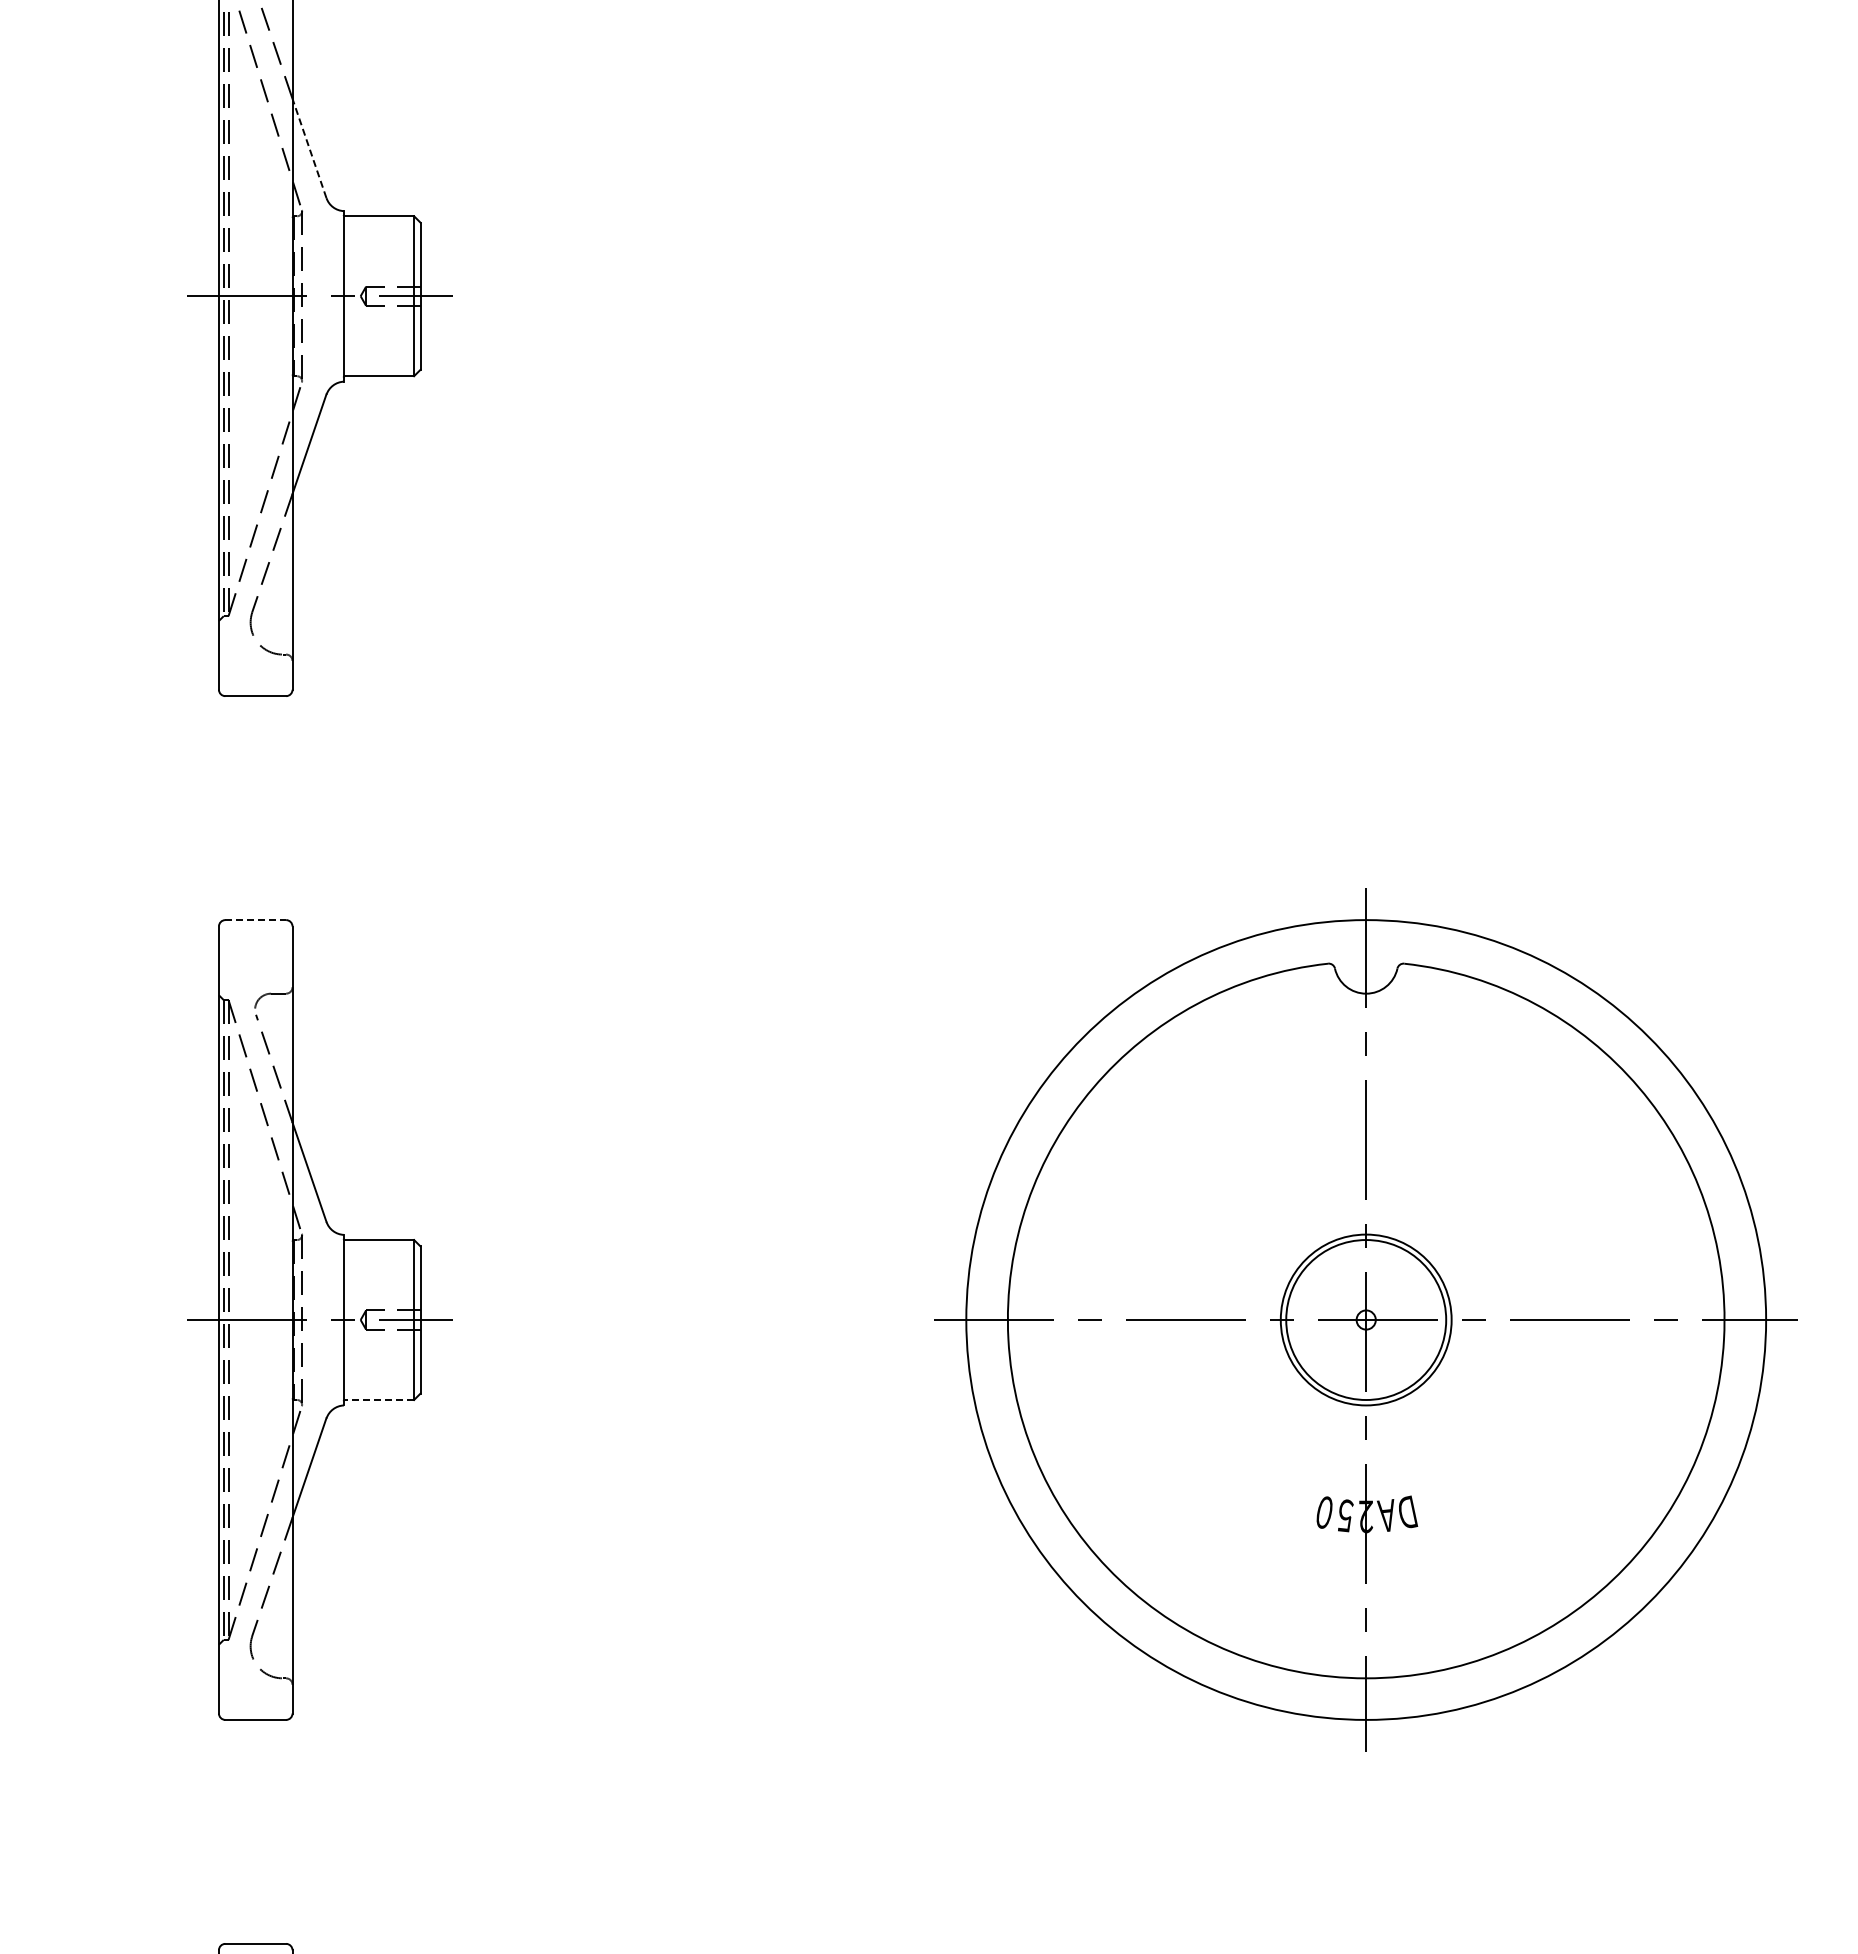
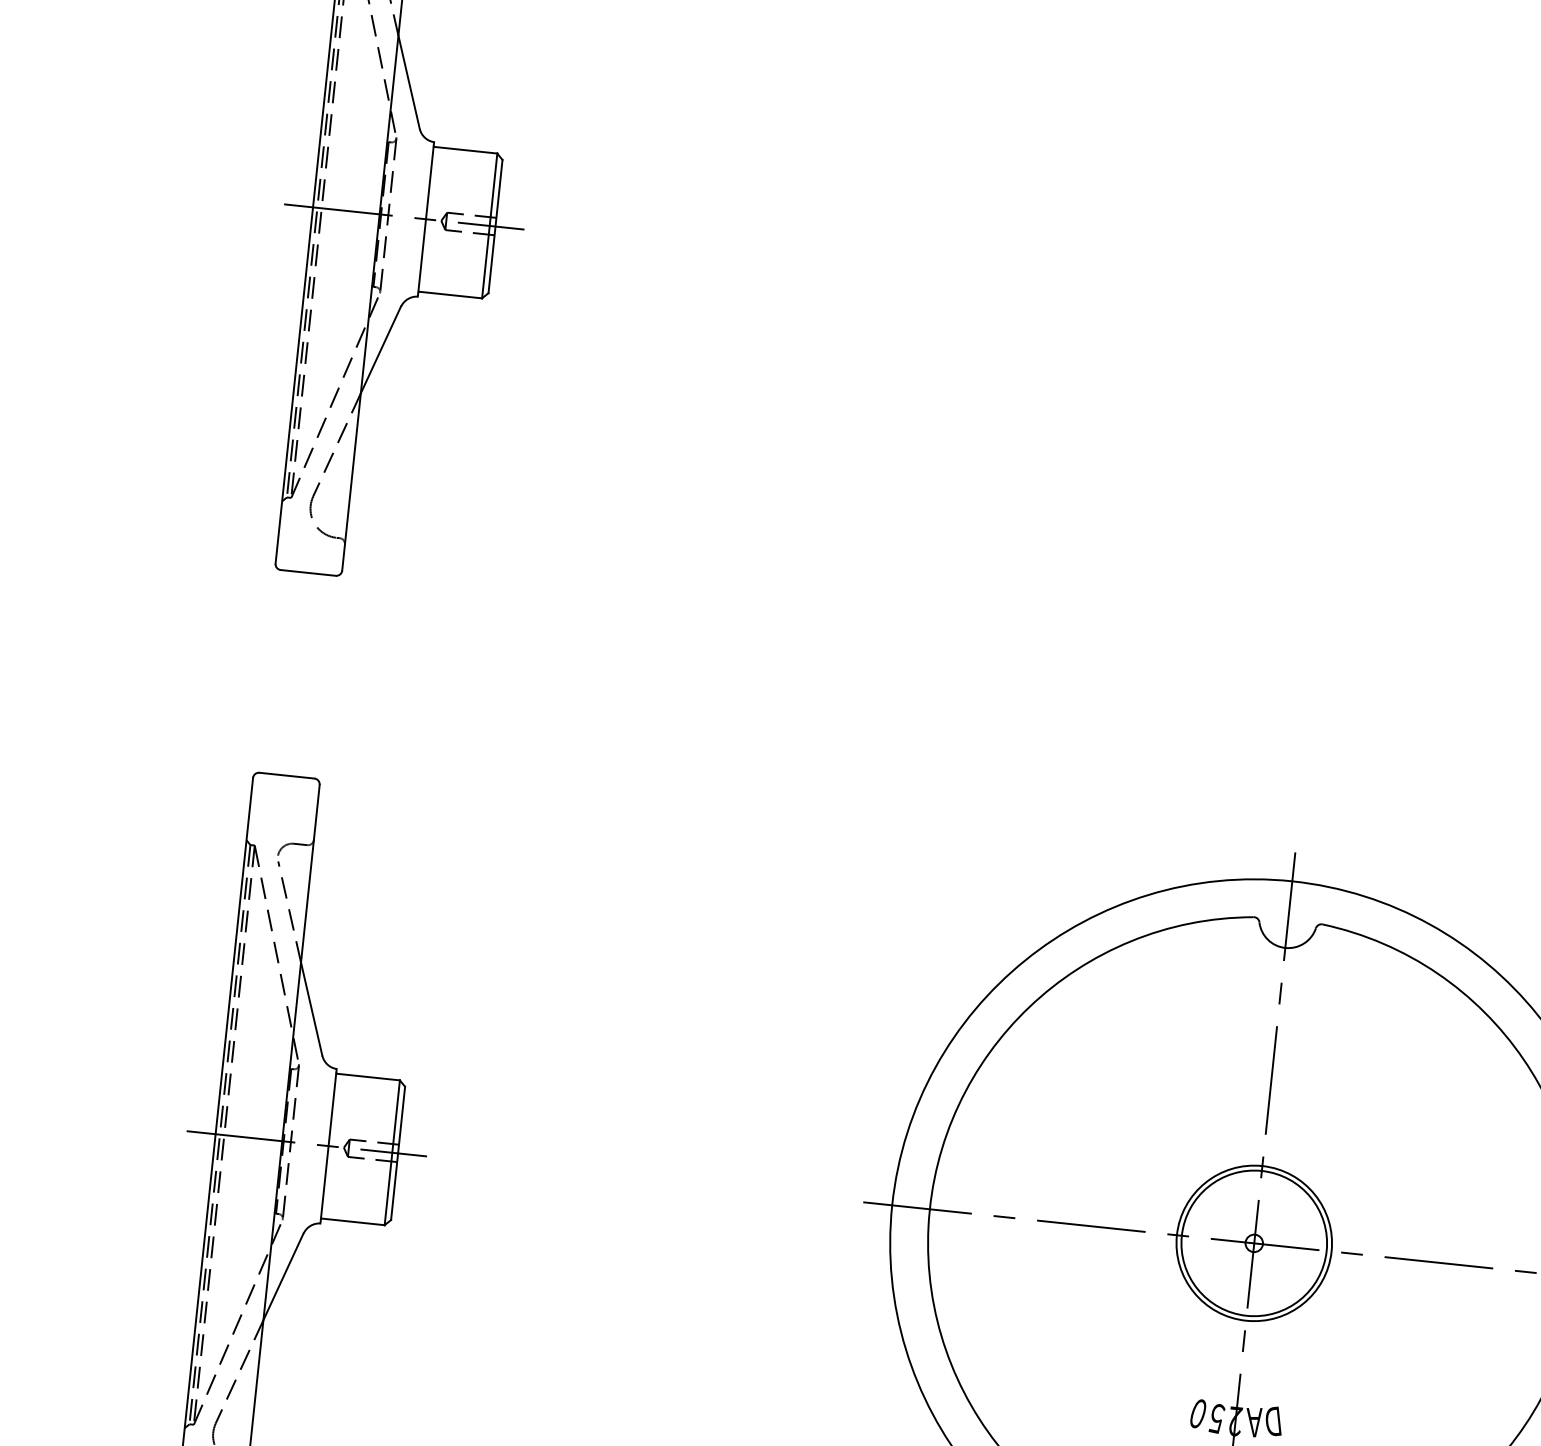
line: (309, 147) -> (409, 81), dashed -> solid
line: (256, 920) -> (287, 776), dashed -> solid
line: (379, 1400) -> (353, 1222), dashed -> solid

